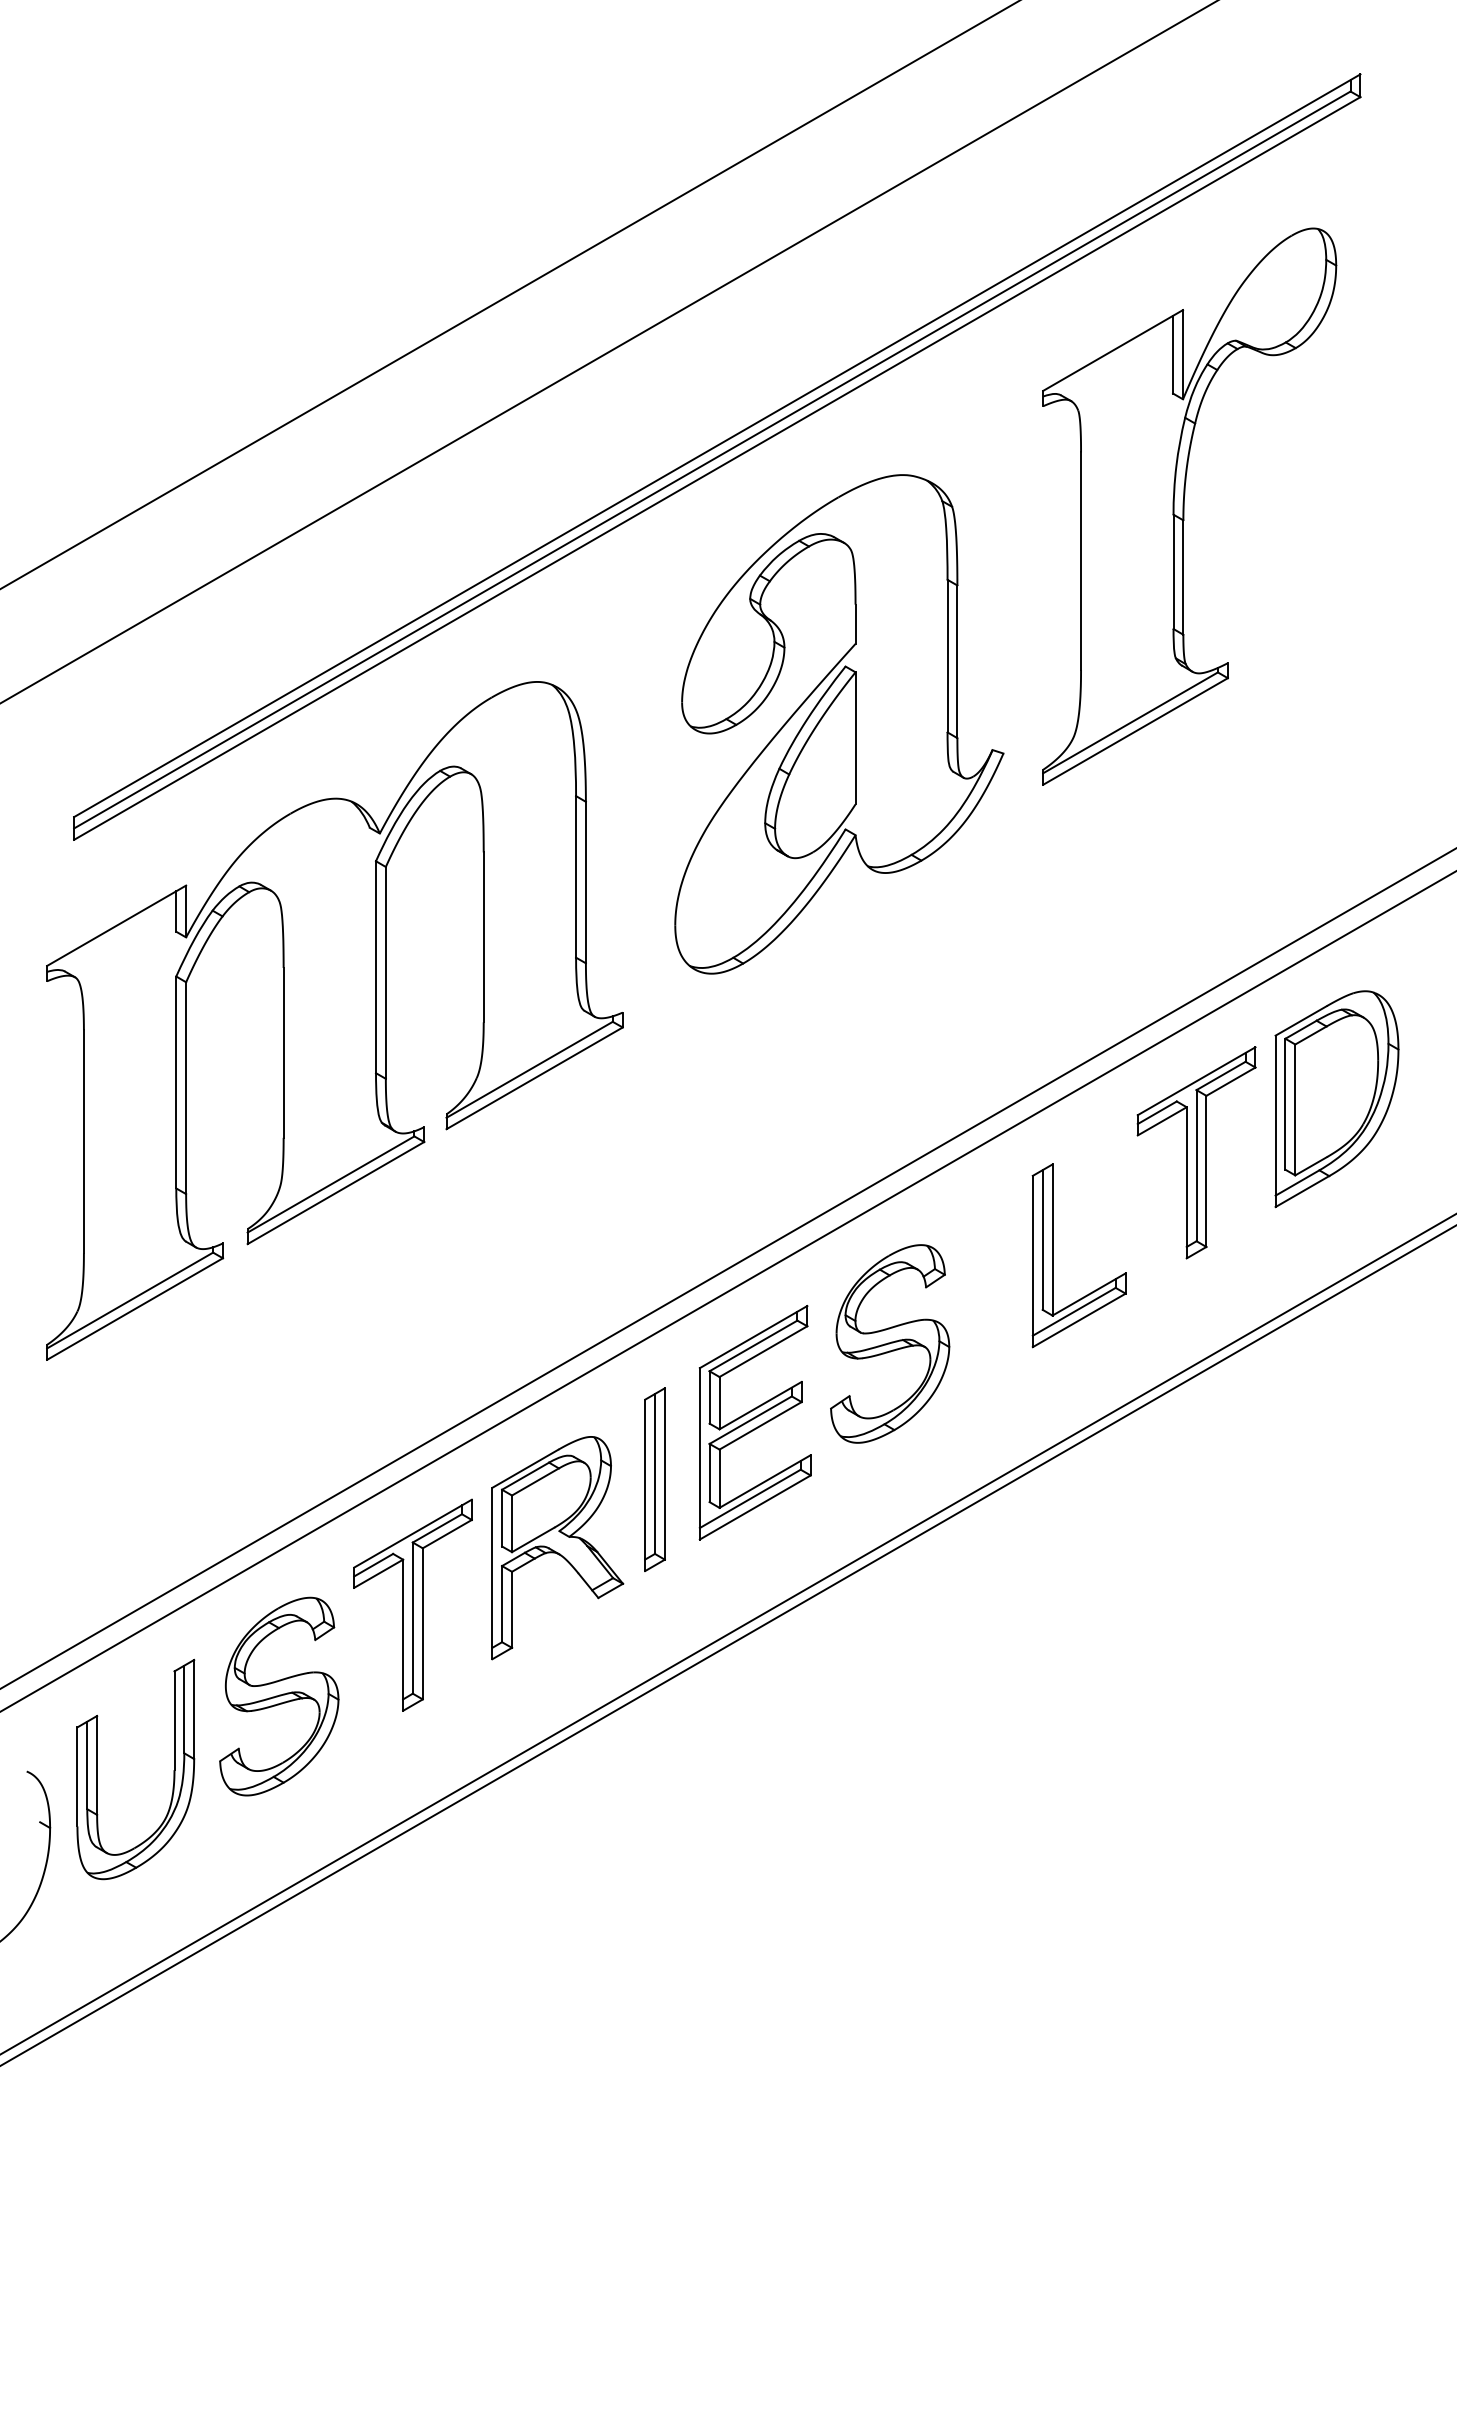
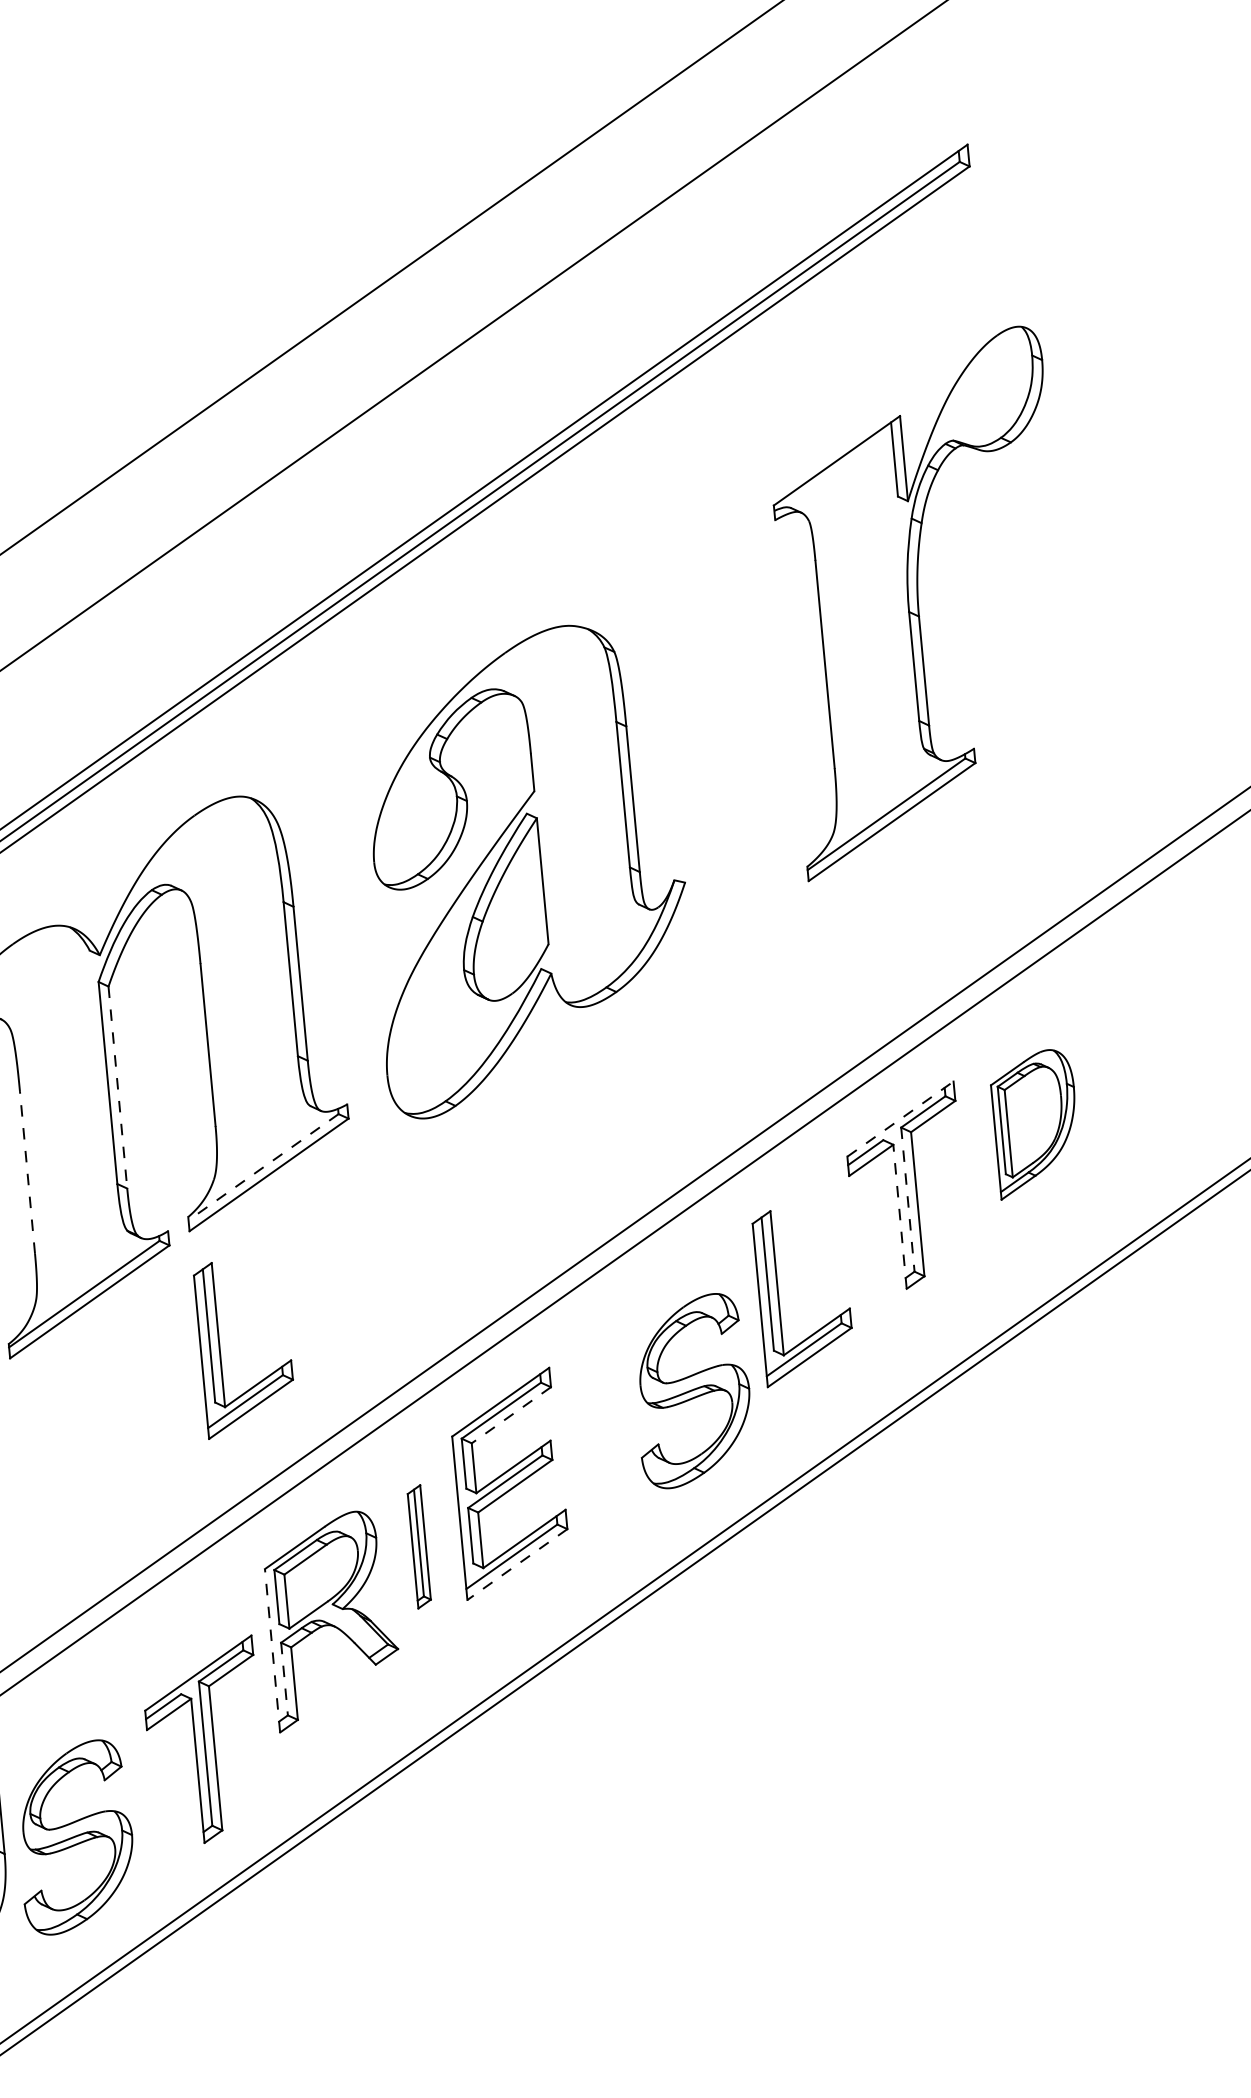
part: (1189, 506) -> (923, 602), moved
part: (839, 724) -> (526, 869), moved
line: (385, 972) -> (117, 1087), solid -> dashed
line: (283, 1052) -> (27, 1172), solid -> dashed
line: (529, 1069) -> (263, 1166), solid -> dashed
line: (1196, 1081) -> (900, 1119), solid -> dashed
part: (1336, 1099) -> (1035, 1124), size x0.7
line: (1196, 1165) -> (907, 1199), solid -> dashed
line: (1186, 1182) -> (899, 1216), solid -> dashed
part: (467, 1255) -> (220, 1349), added
part: (890, 1343) -> (692, 1390), moved
line: (763, 1351) -> (511, 1415), solid -> dashed
part: (654, 1479) -> (418, 1546), size x0.7
line: (754, 1507) -> (516, 1564), solid -> dashed
line: (492, 1573) -> (272, 1650), solid -> dashed
part: (412, 1604) -> (204, 1740), moved
line: (502, 1604) -> (284, 1679), solid -> dashed
part: (279, 1696) -> (75, 1837), moved

